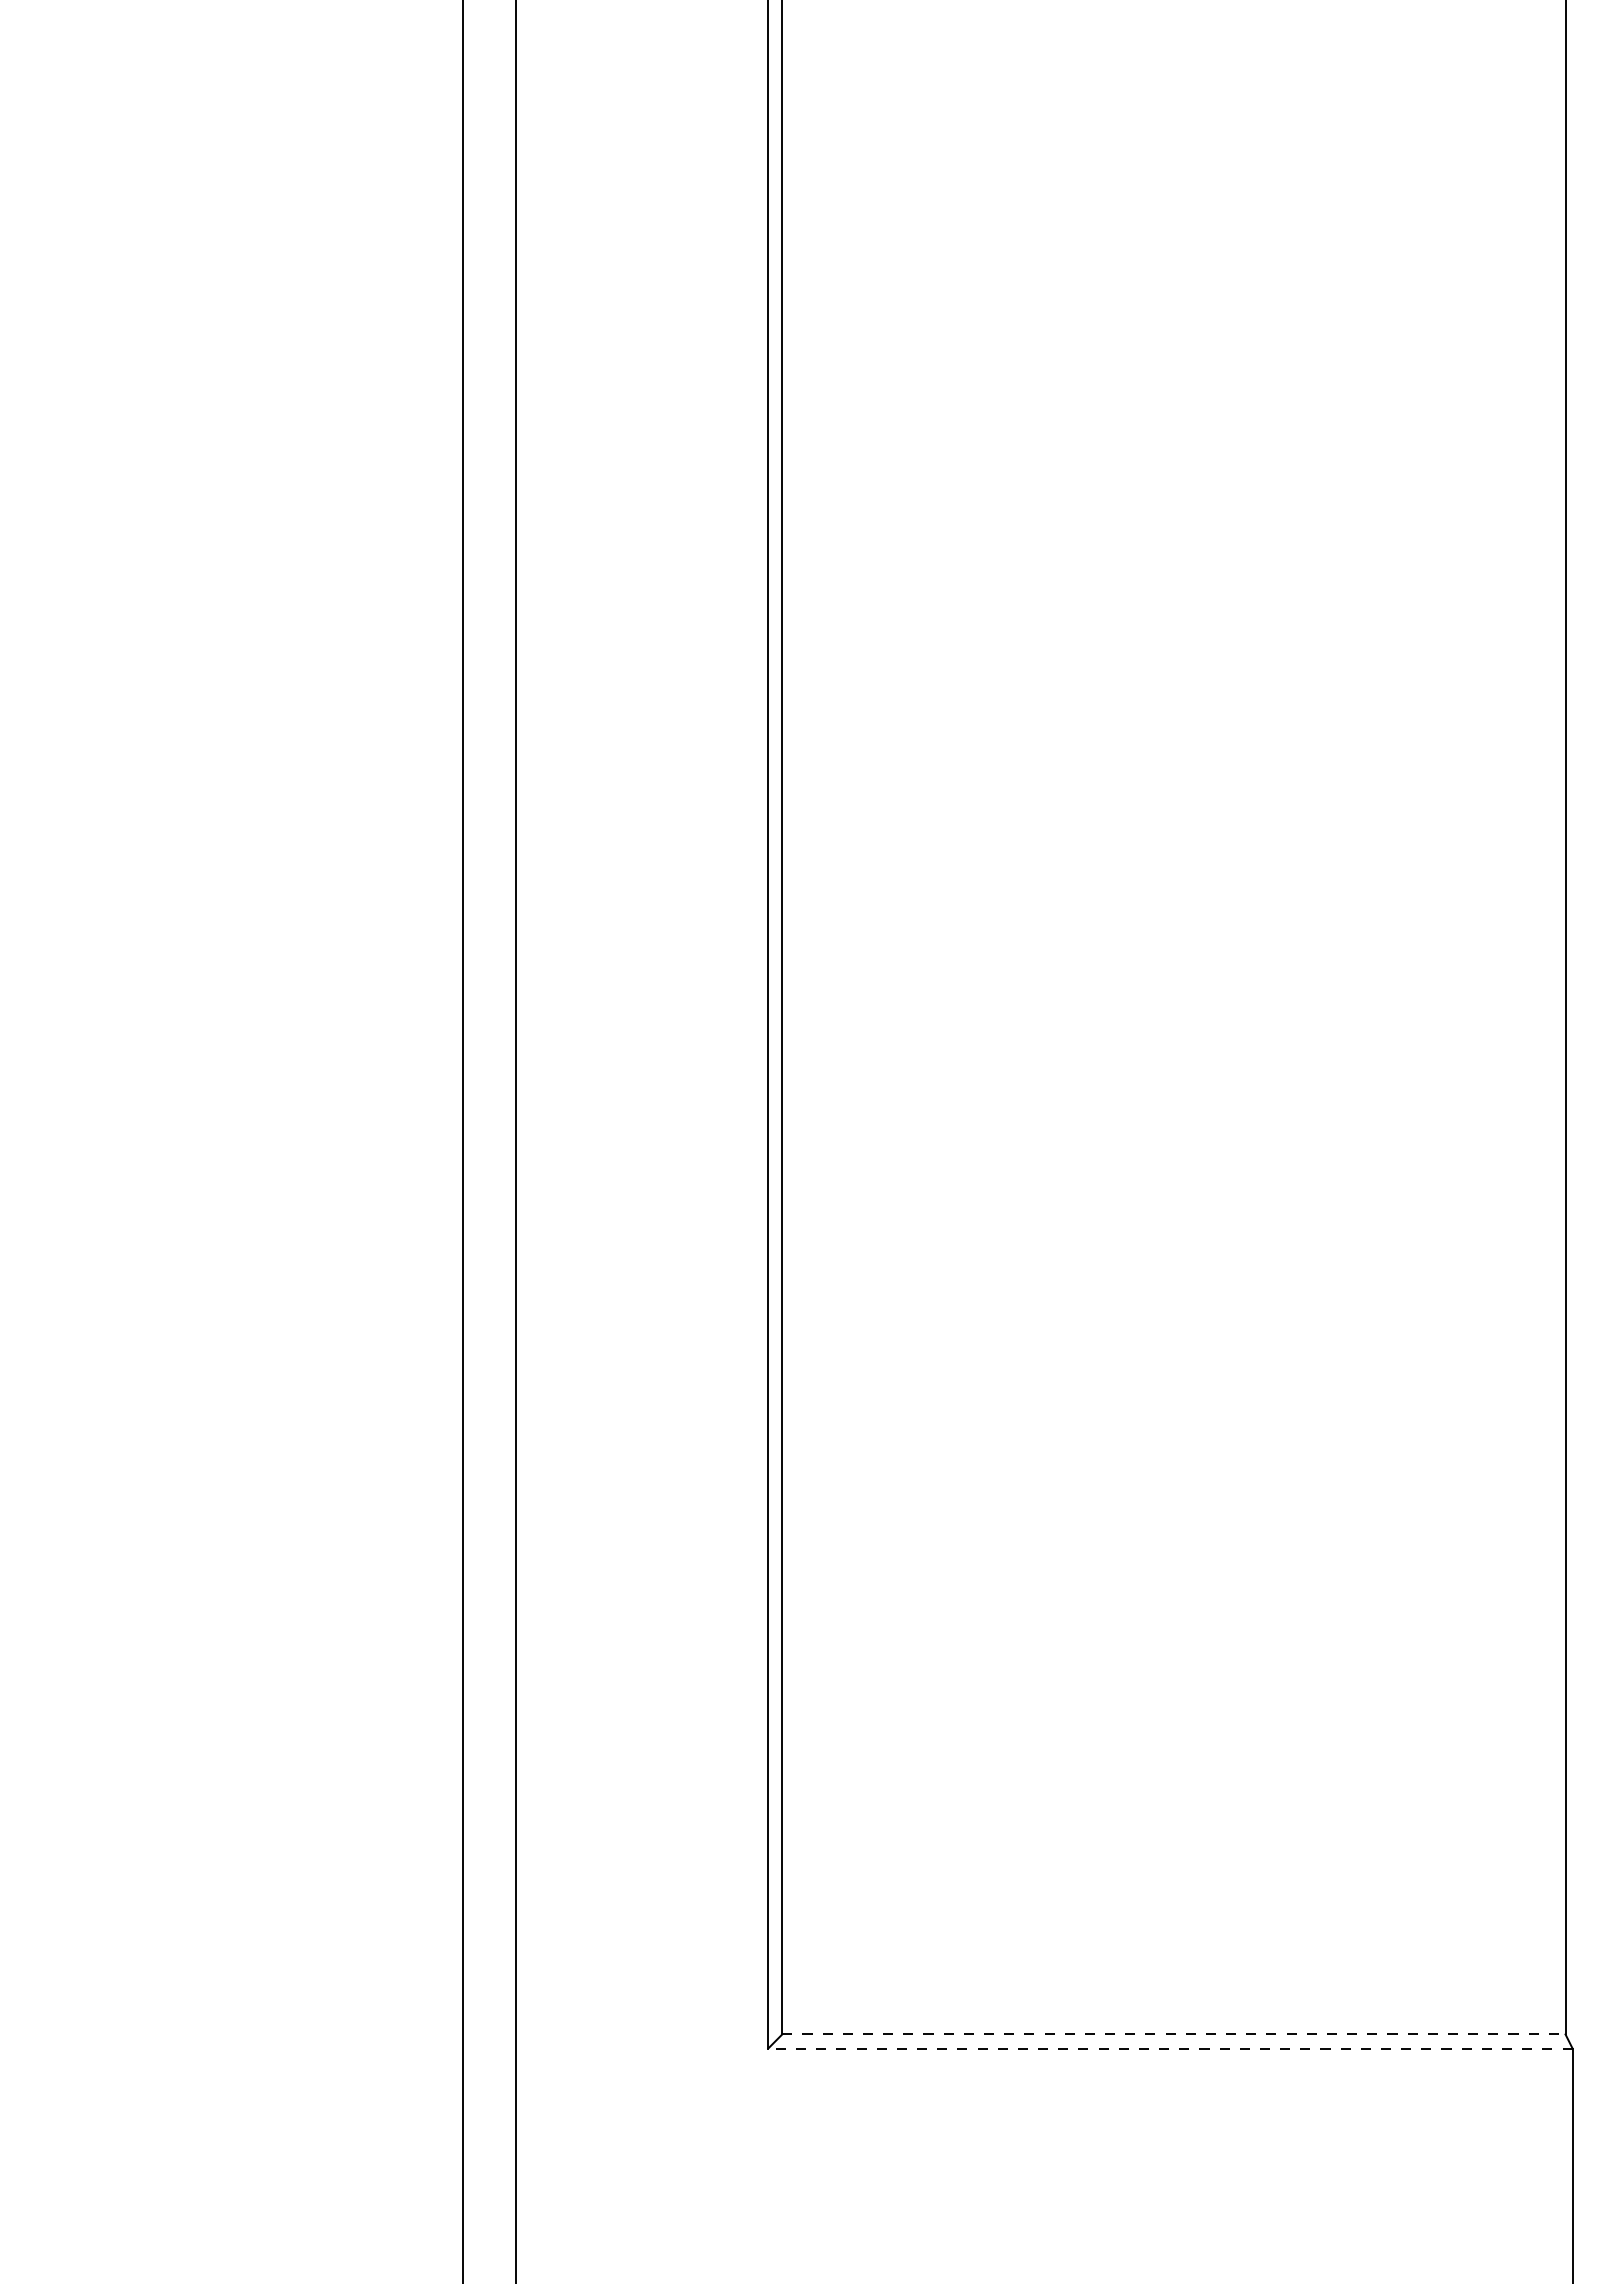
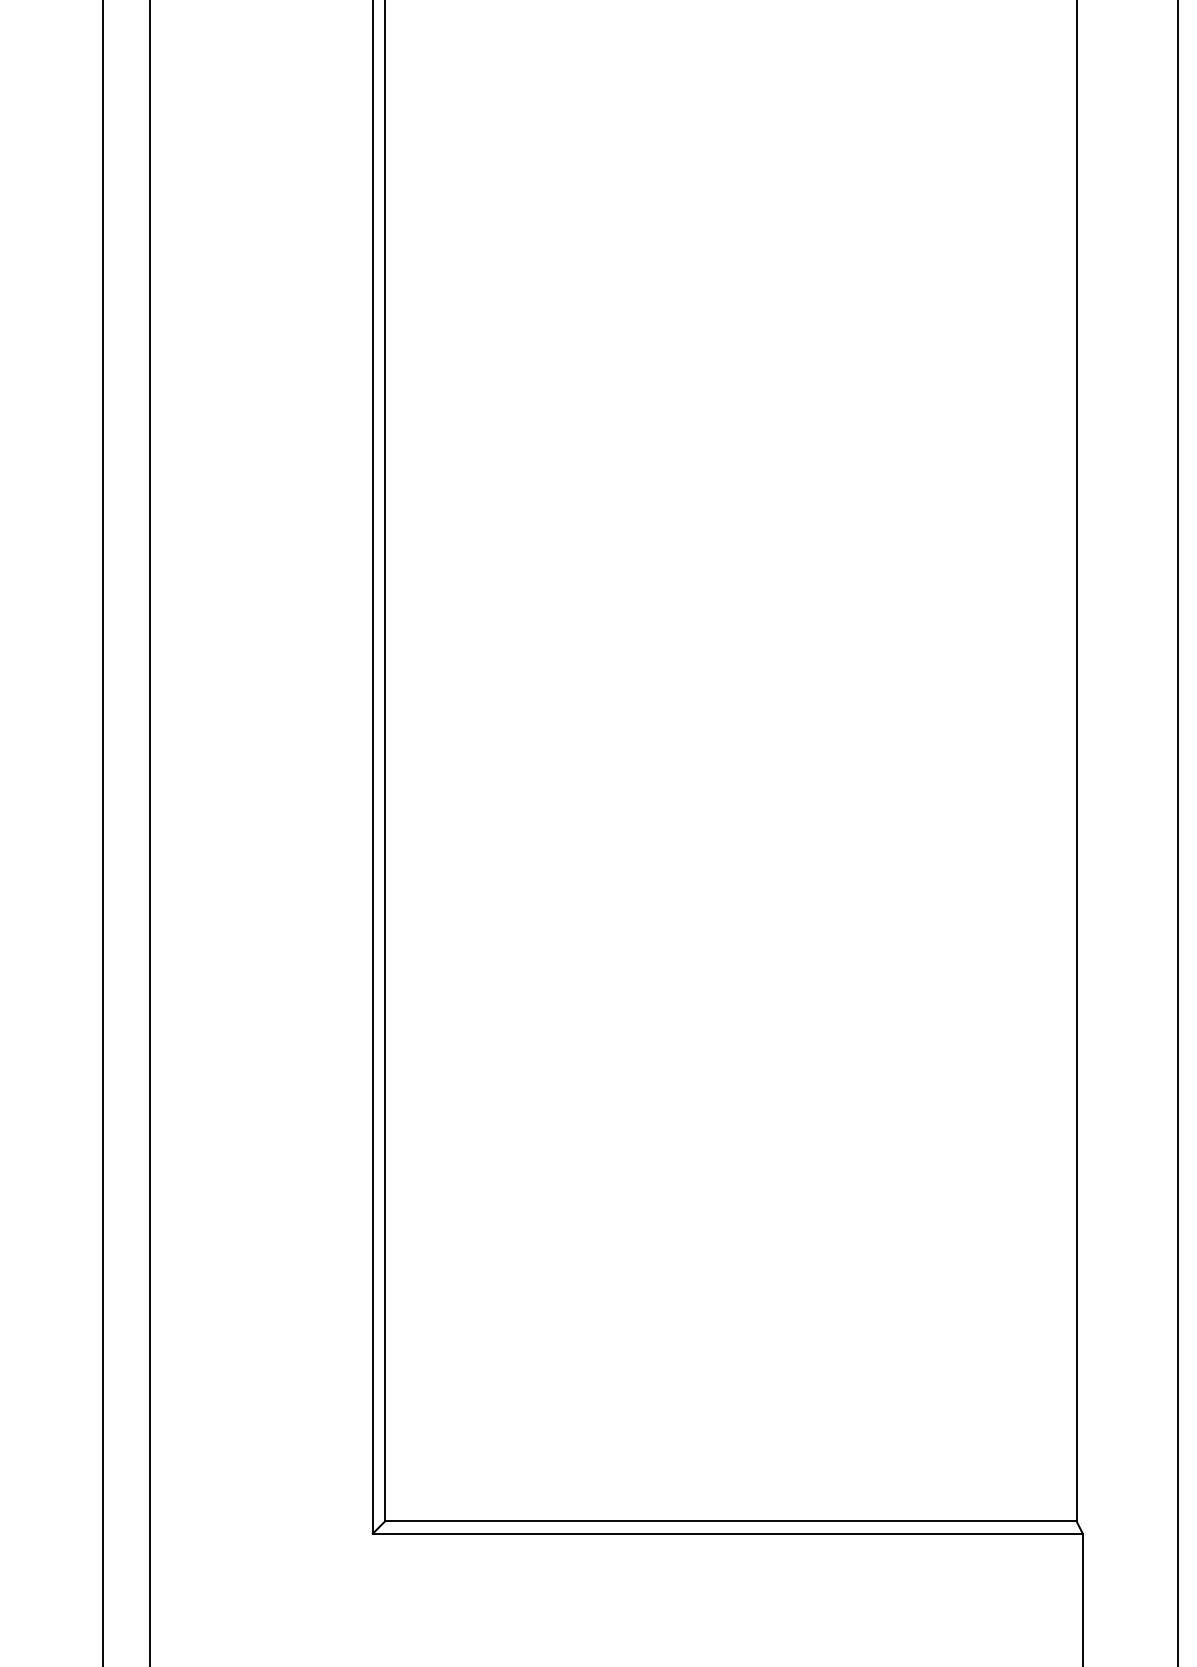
line: (1173, 2034) -> (730, 1521), dashed -> solid
line: (1169, 2048) -> (726, 1533), dashed -> solid

